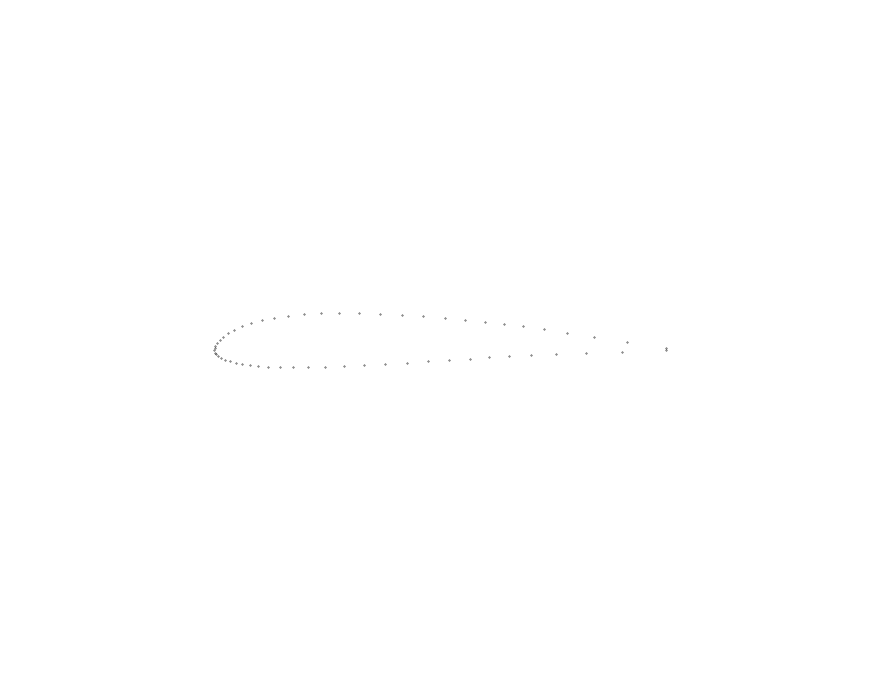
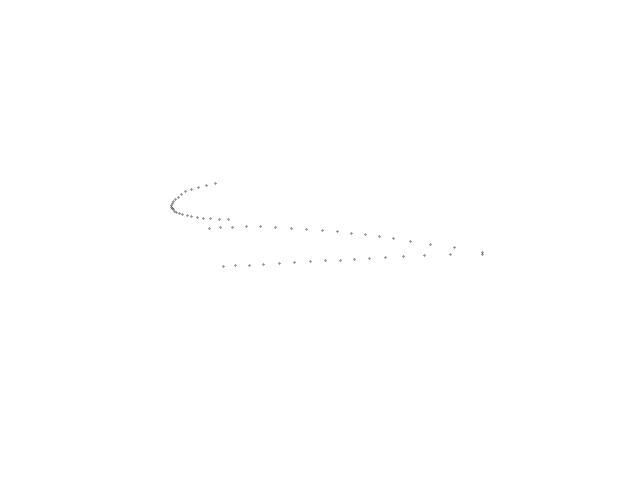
part: (252, 325) -> (198, 188), moved

